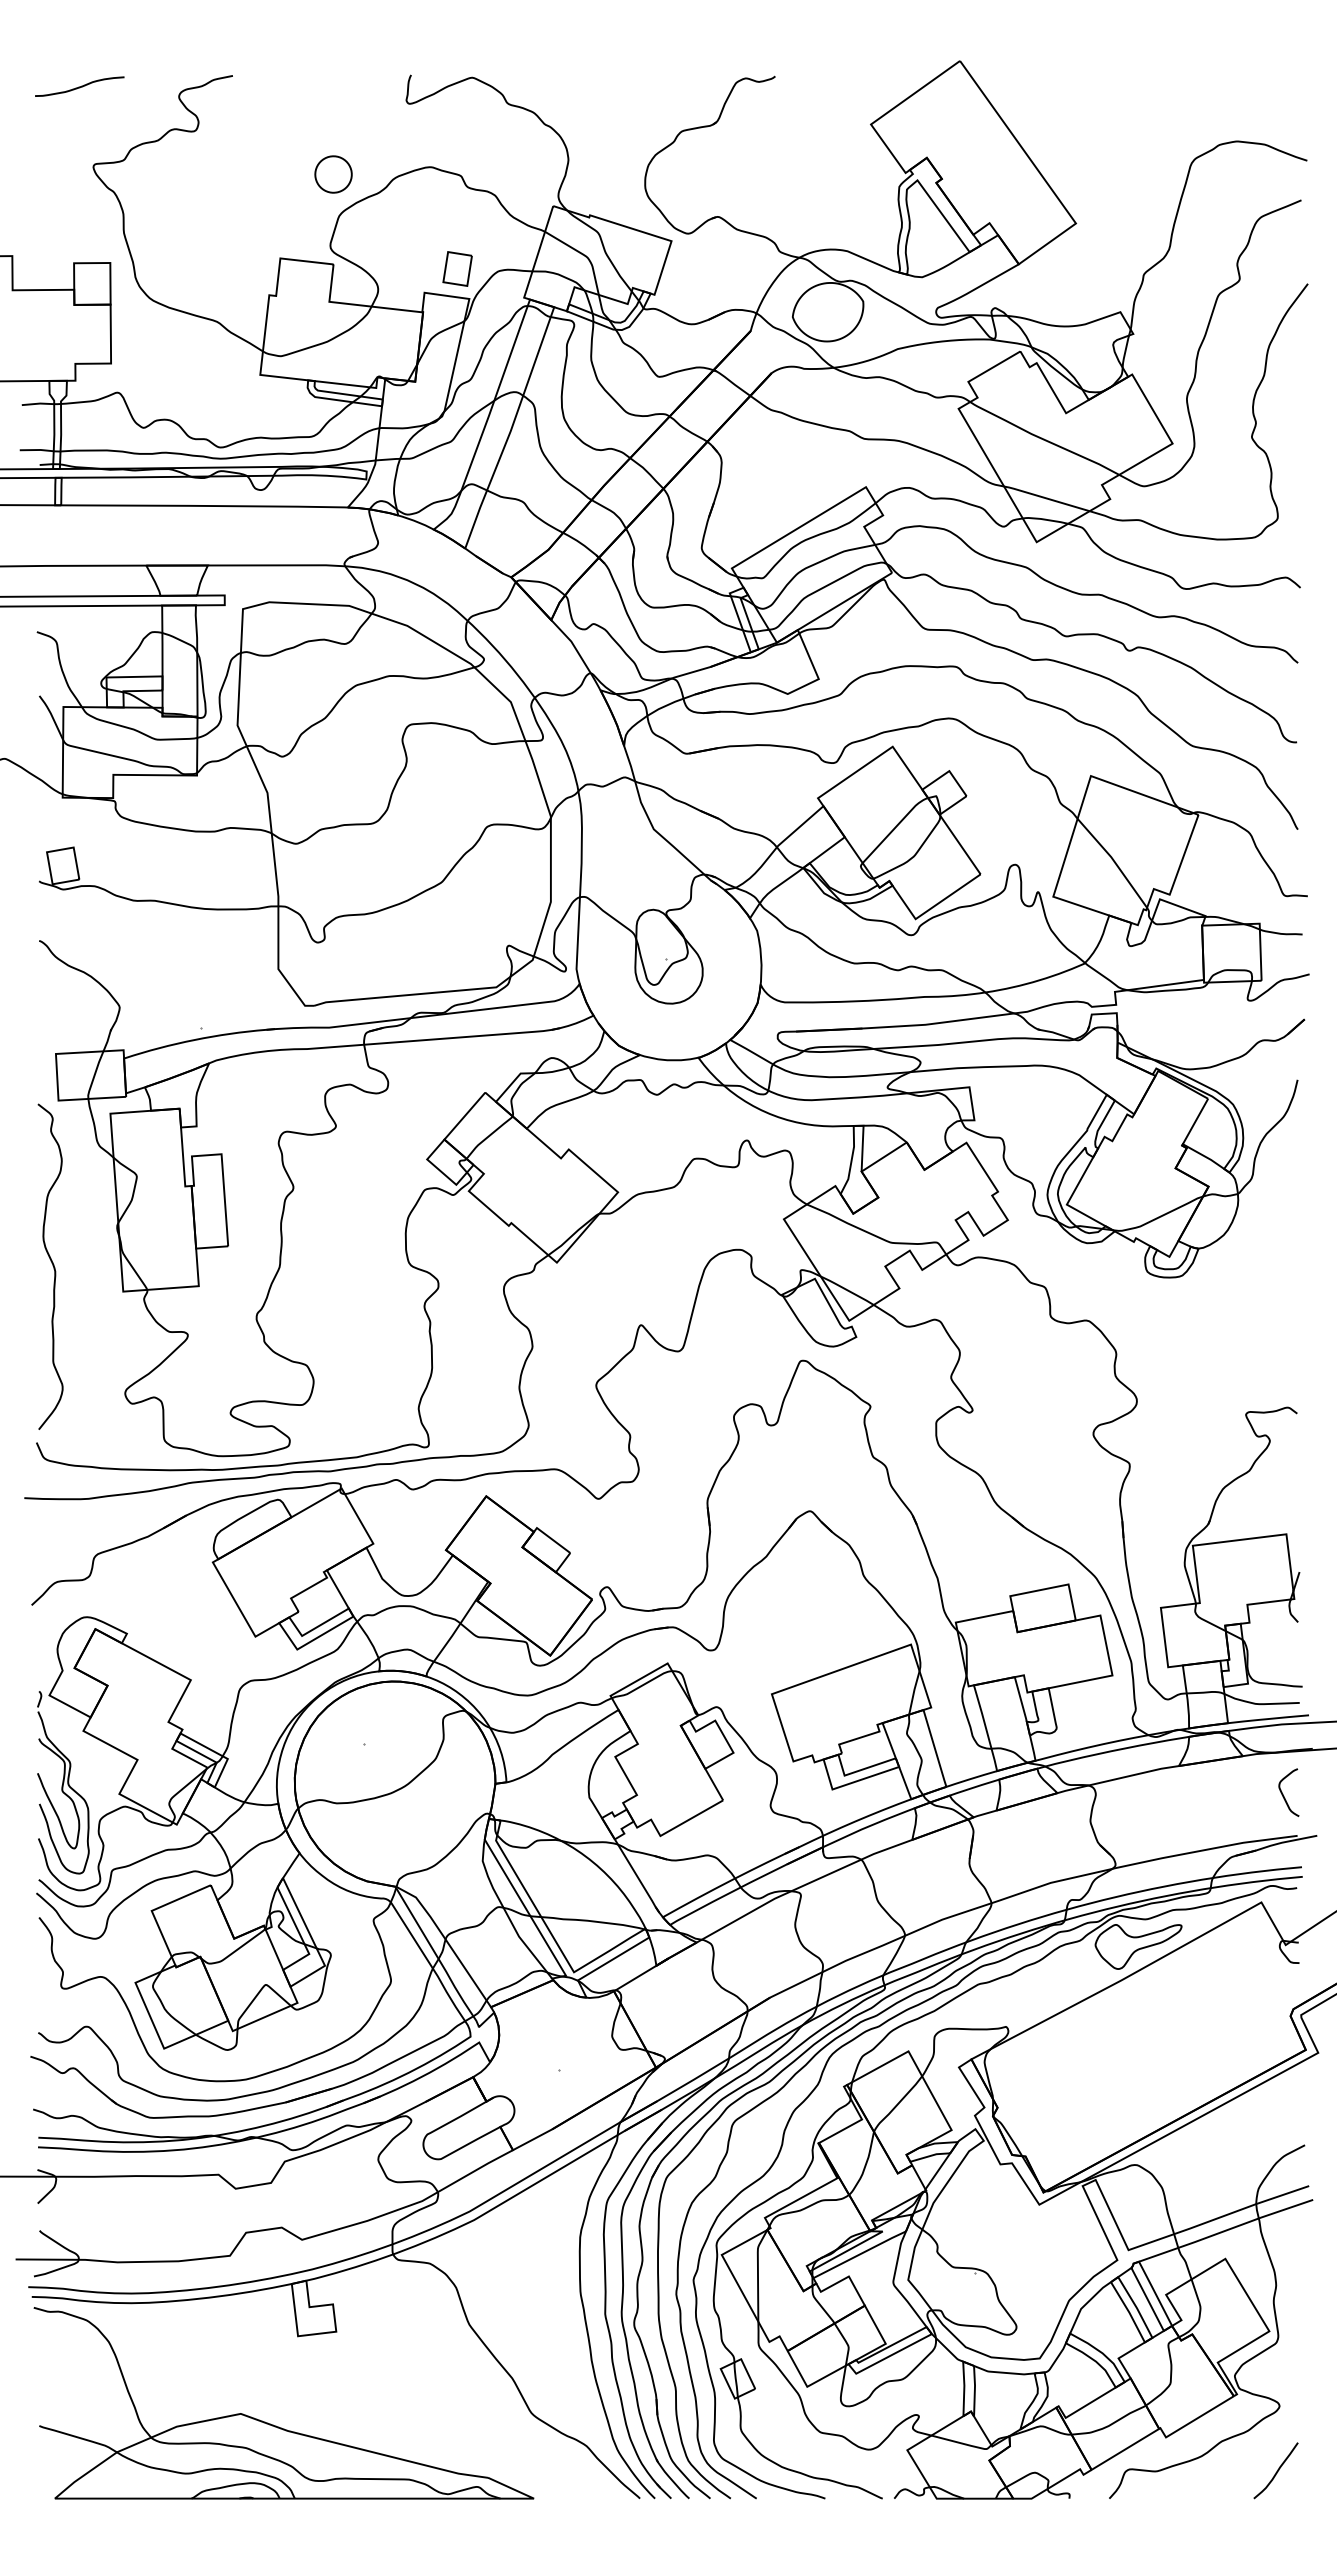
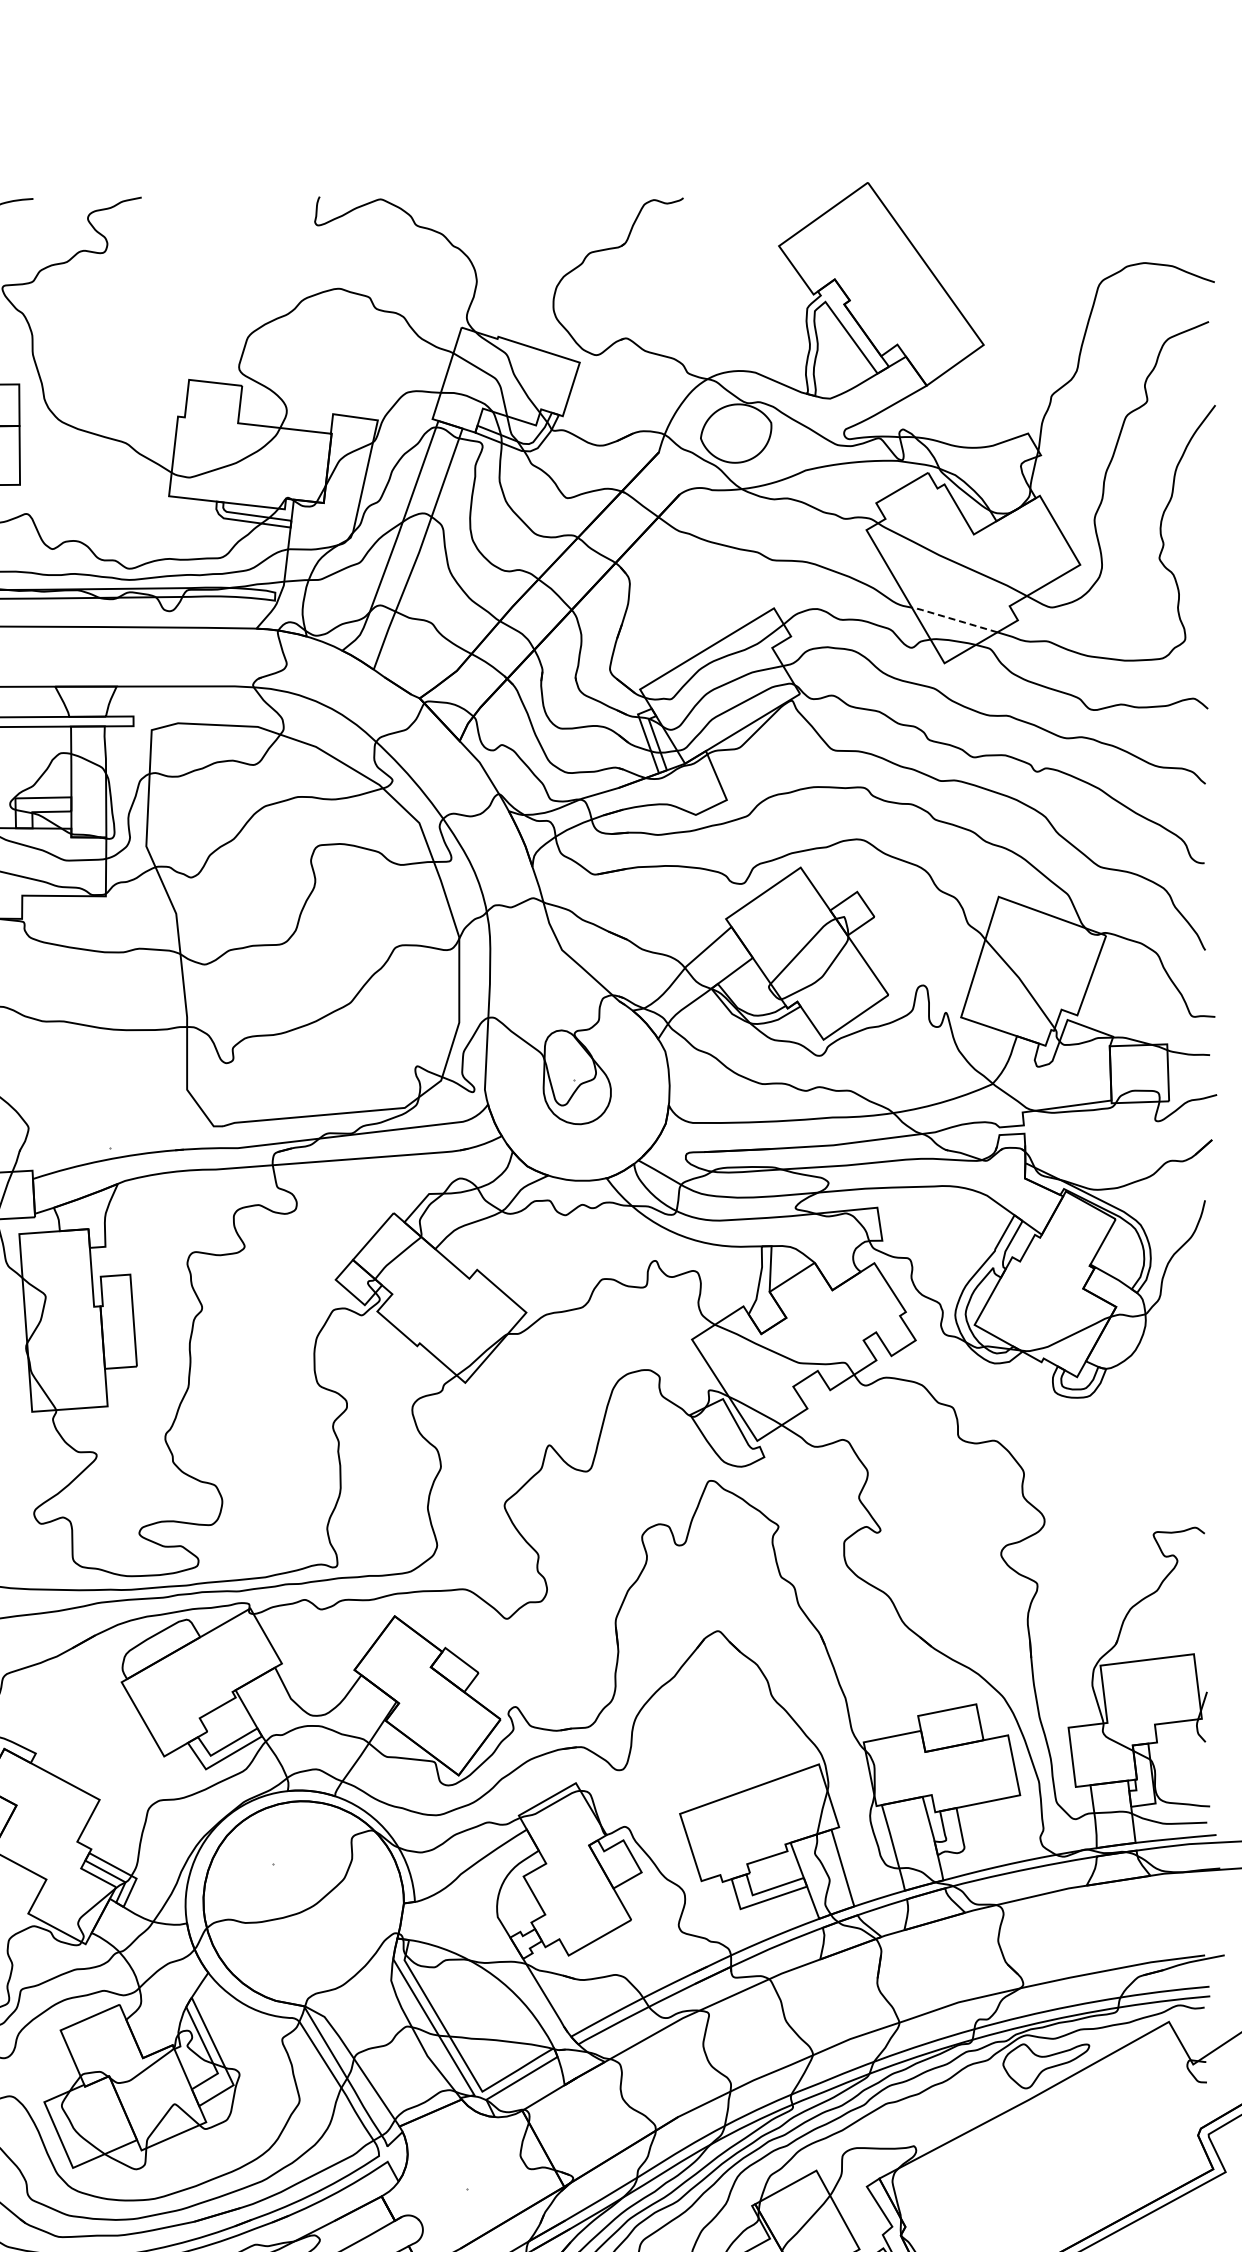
part: (333, 174) -> (242, 296), removed
part: (457, 268) -> (366, 389), removed
line: (1044, 497) -> (952, 618), solid -> dashed
curve: (1283, 1794) -> (1191, 1914), removed

